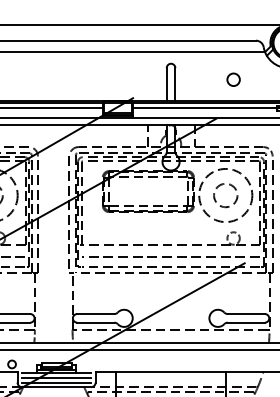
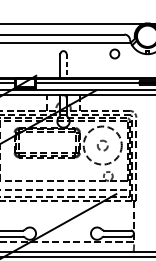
circle: (233, 79) -> (114, 53), moved
line: (175, 84) -> (66, 65), solid -> dashed
circle: (225, 195) -> (102, 145), size x0.6

